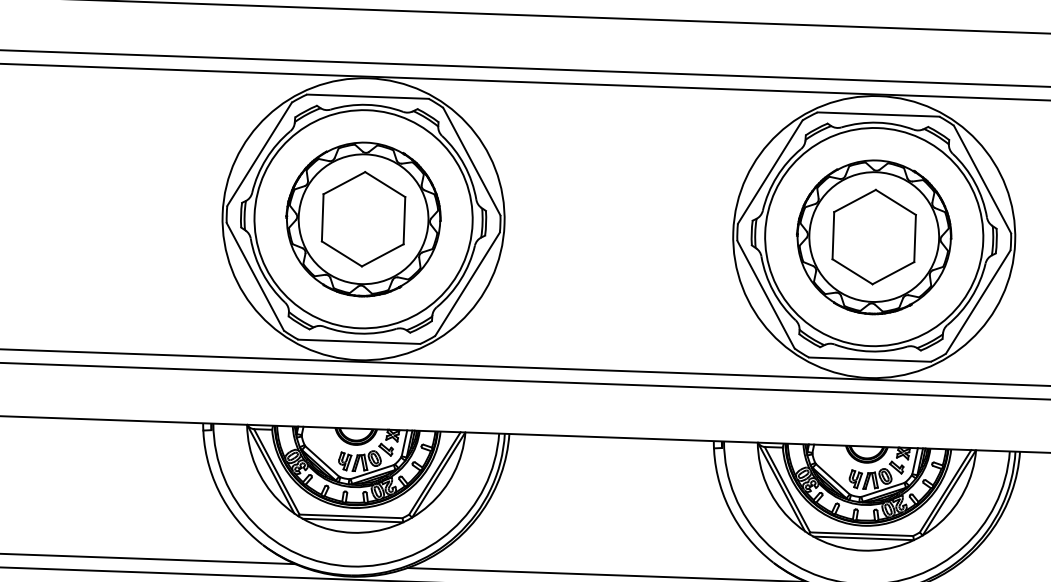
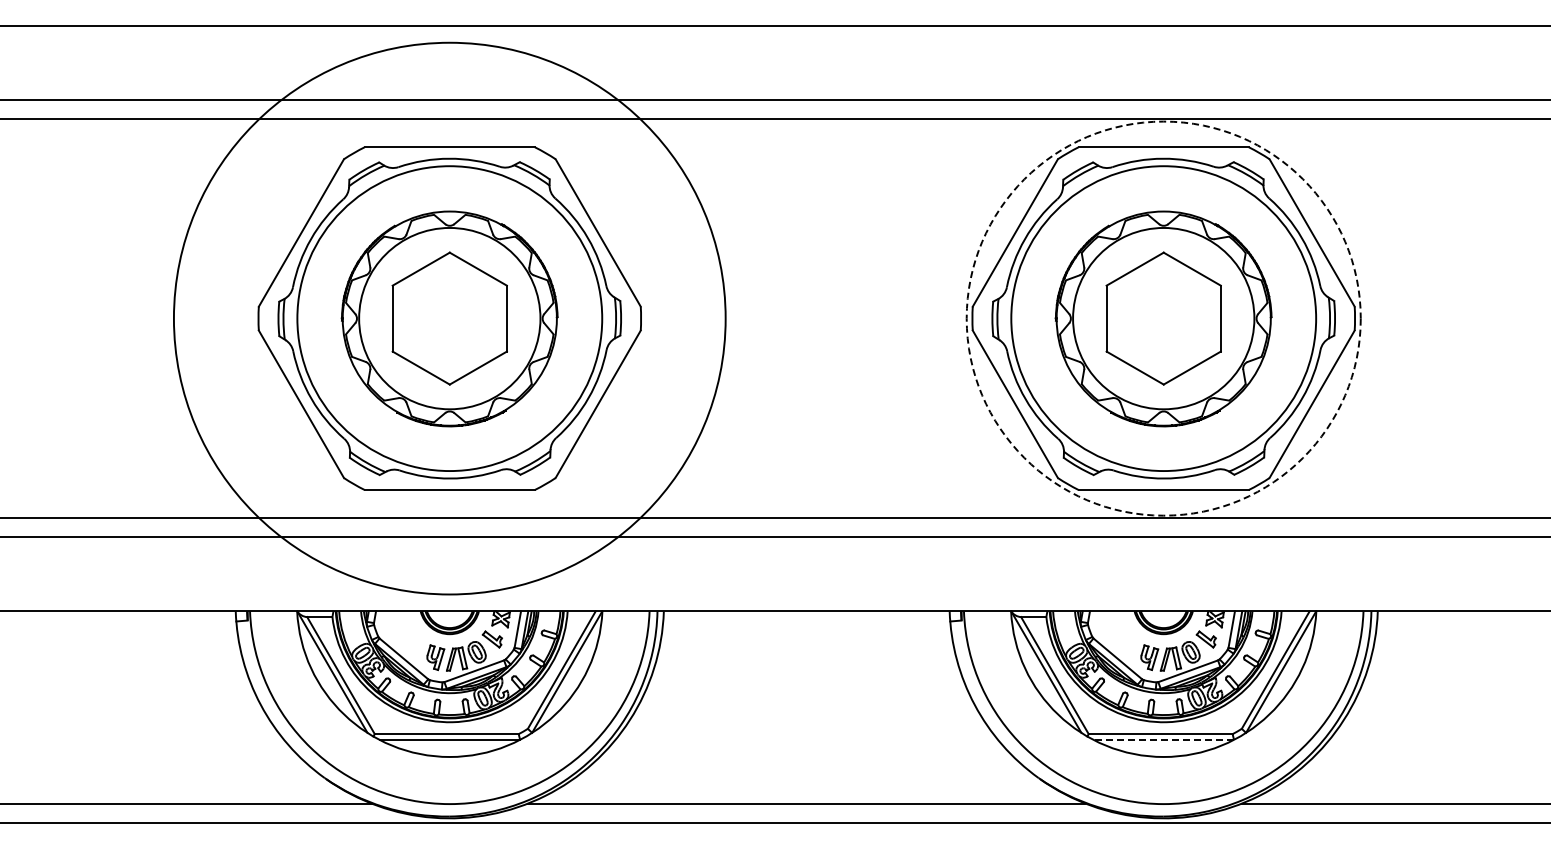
circle: (363, 219) -> (449, 318), size x1.4
circle: (874, 236) -> (1163, 318), solid -> dashed
line: (863, 538) -> (1163, 739), solid -> dashed

